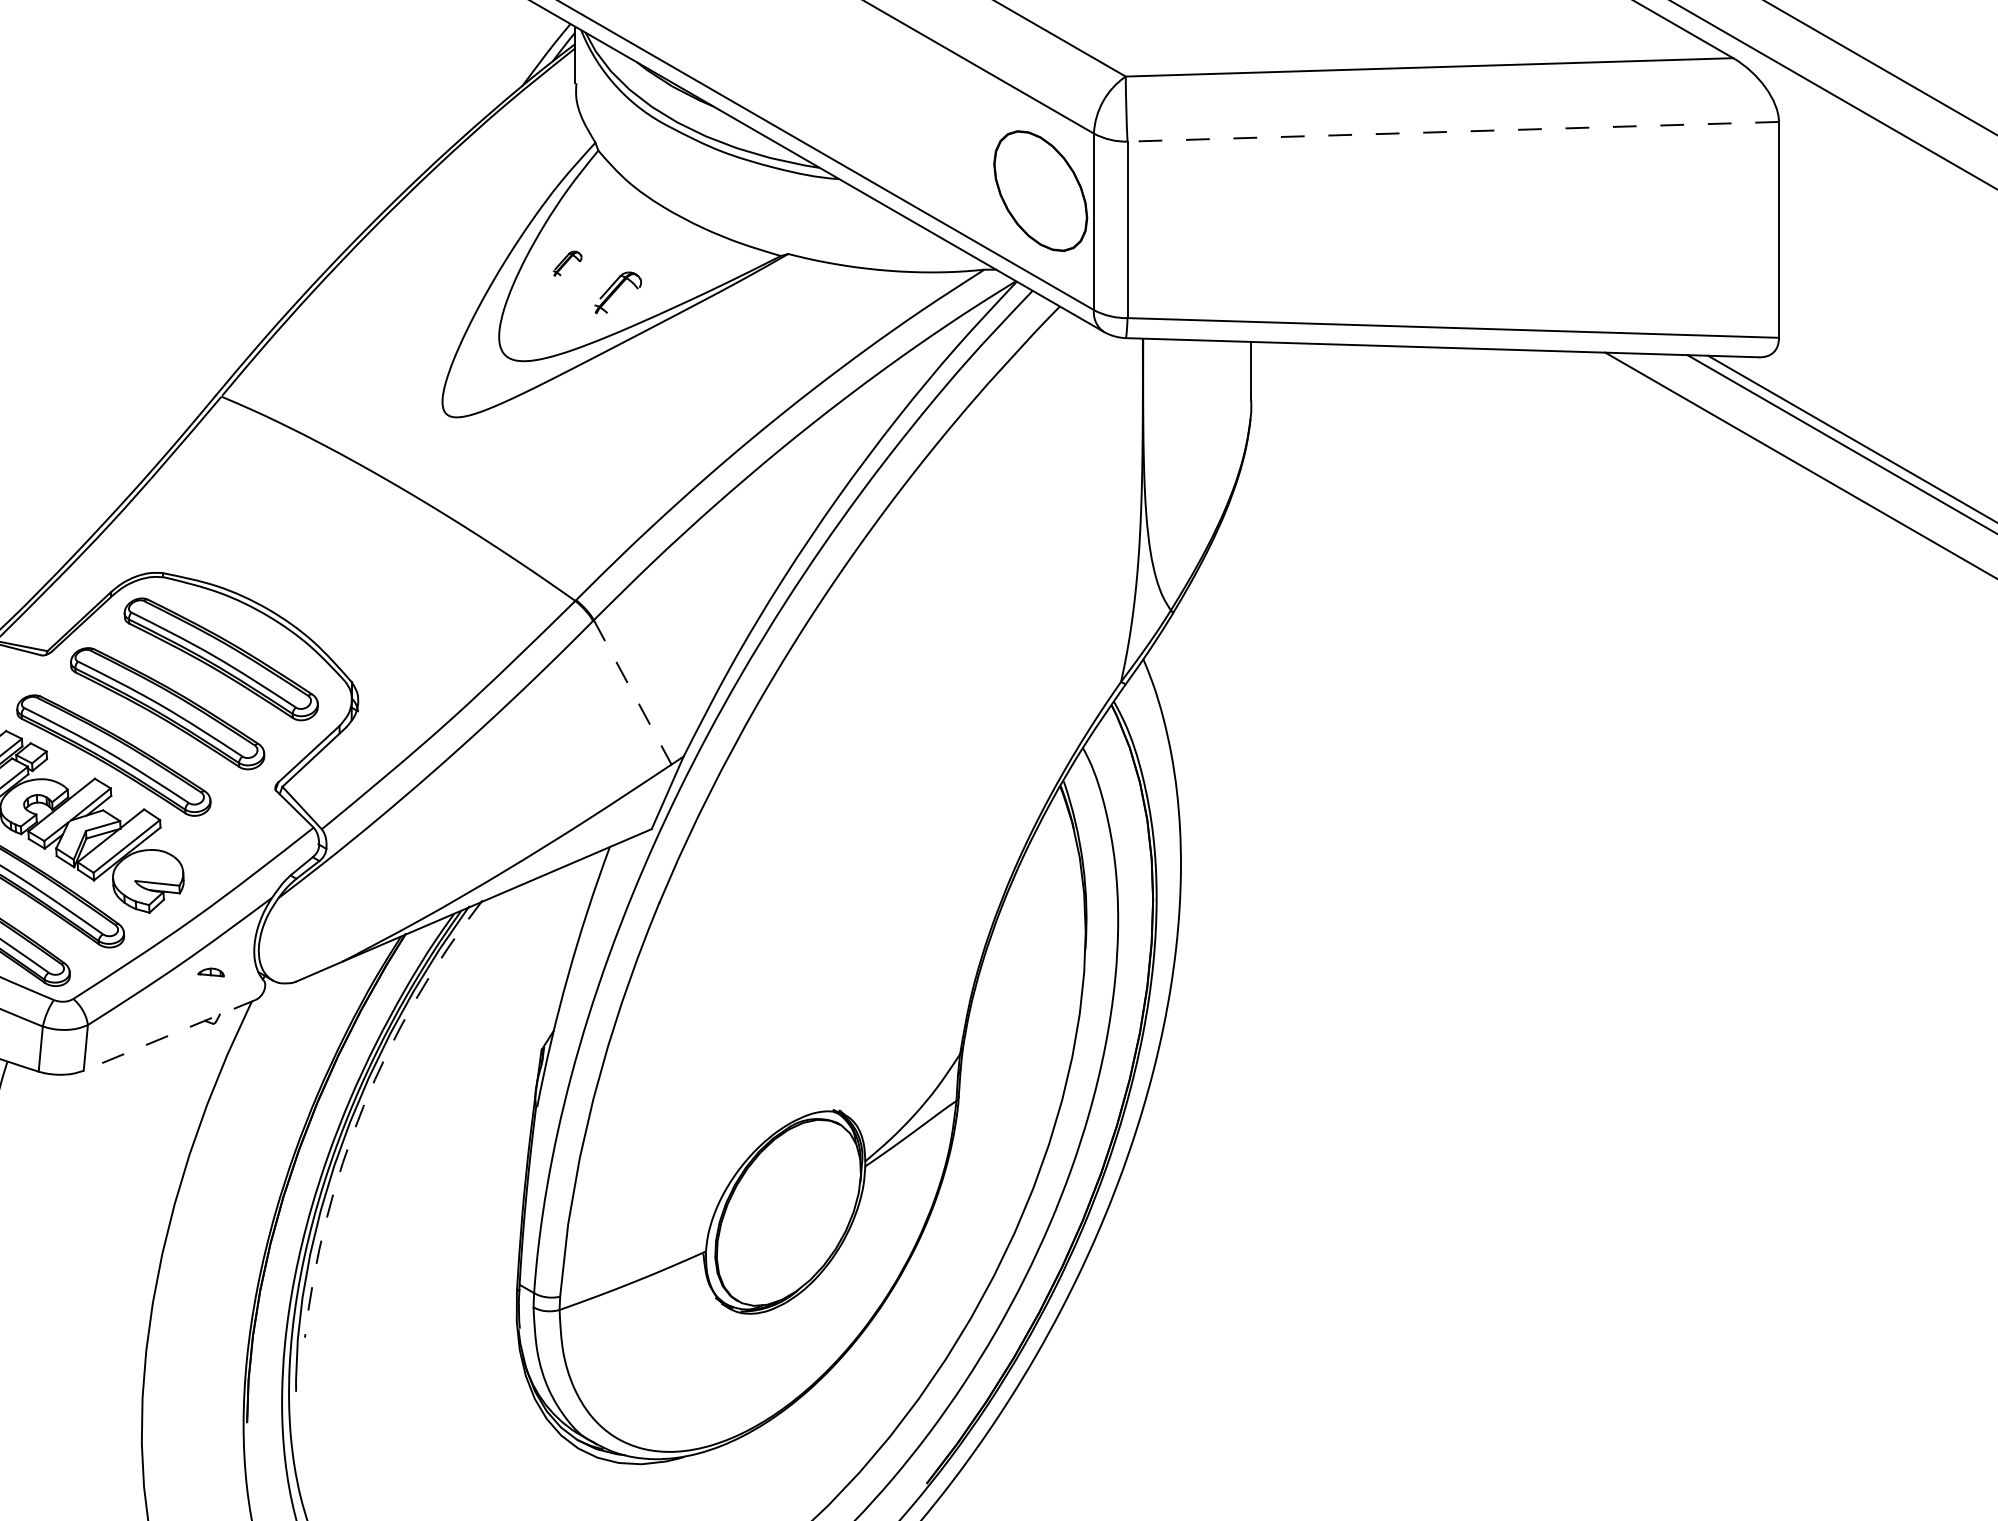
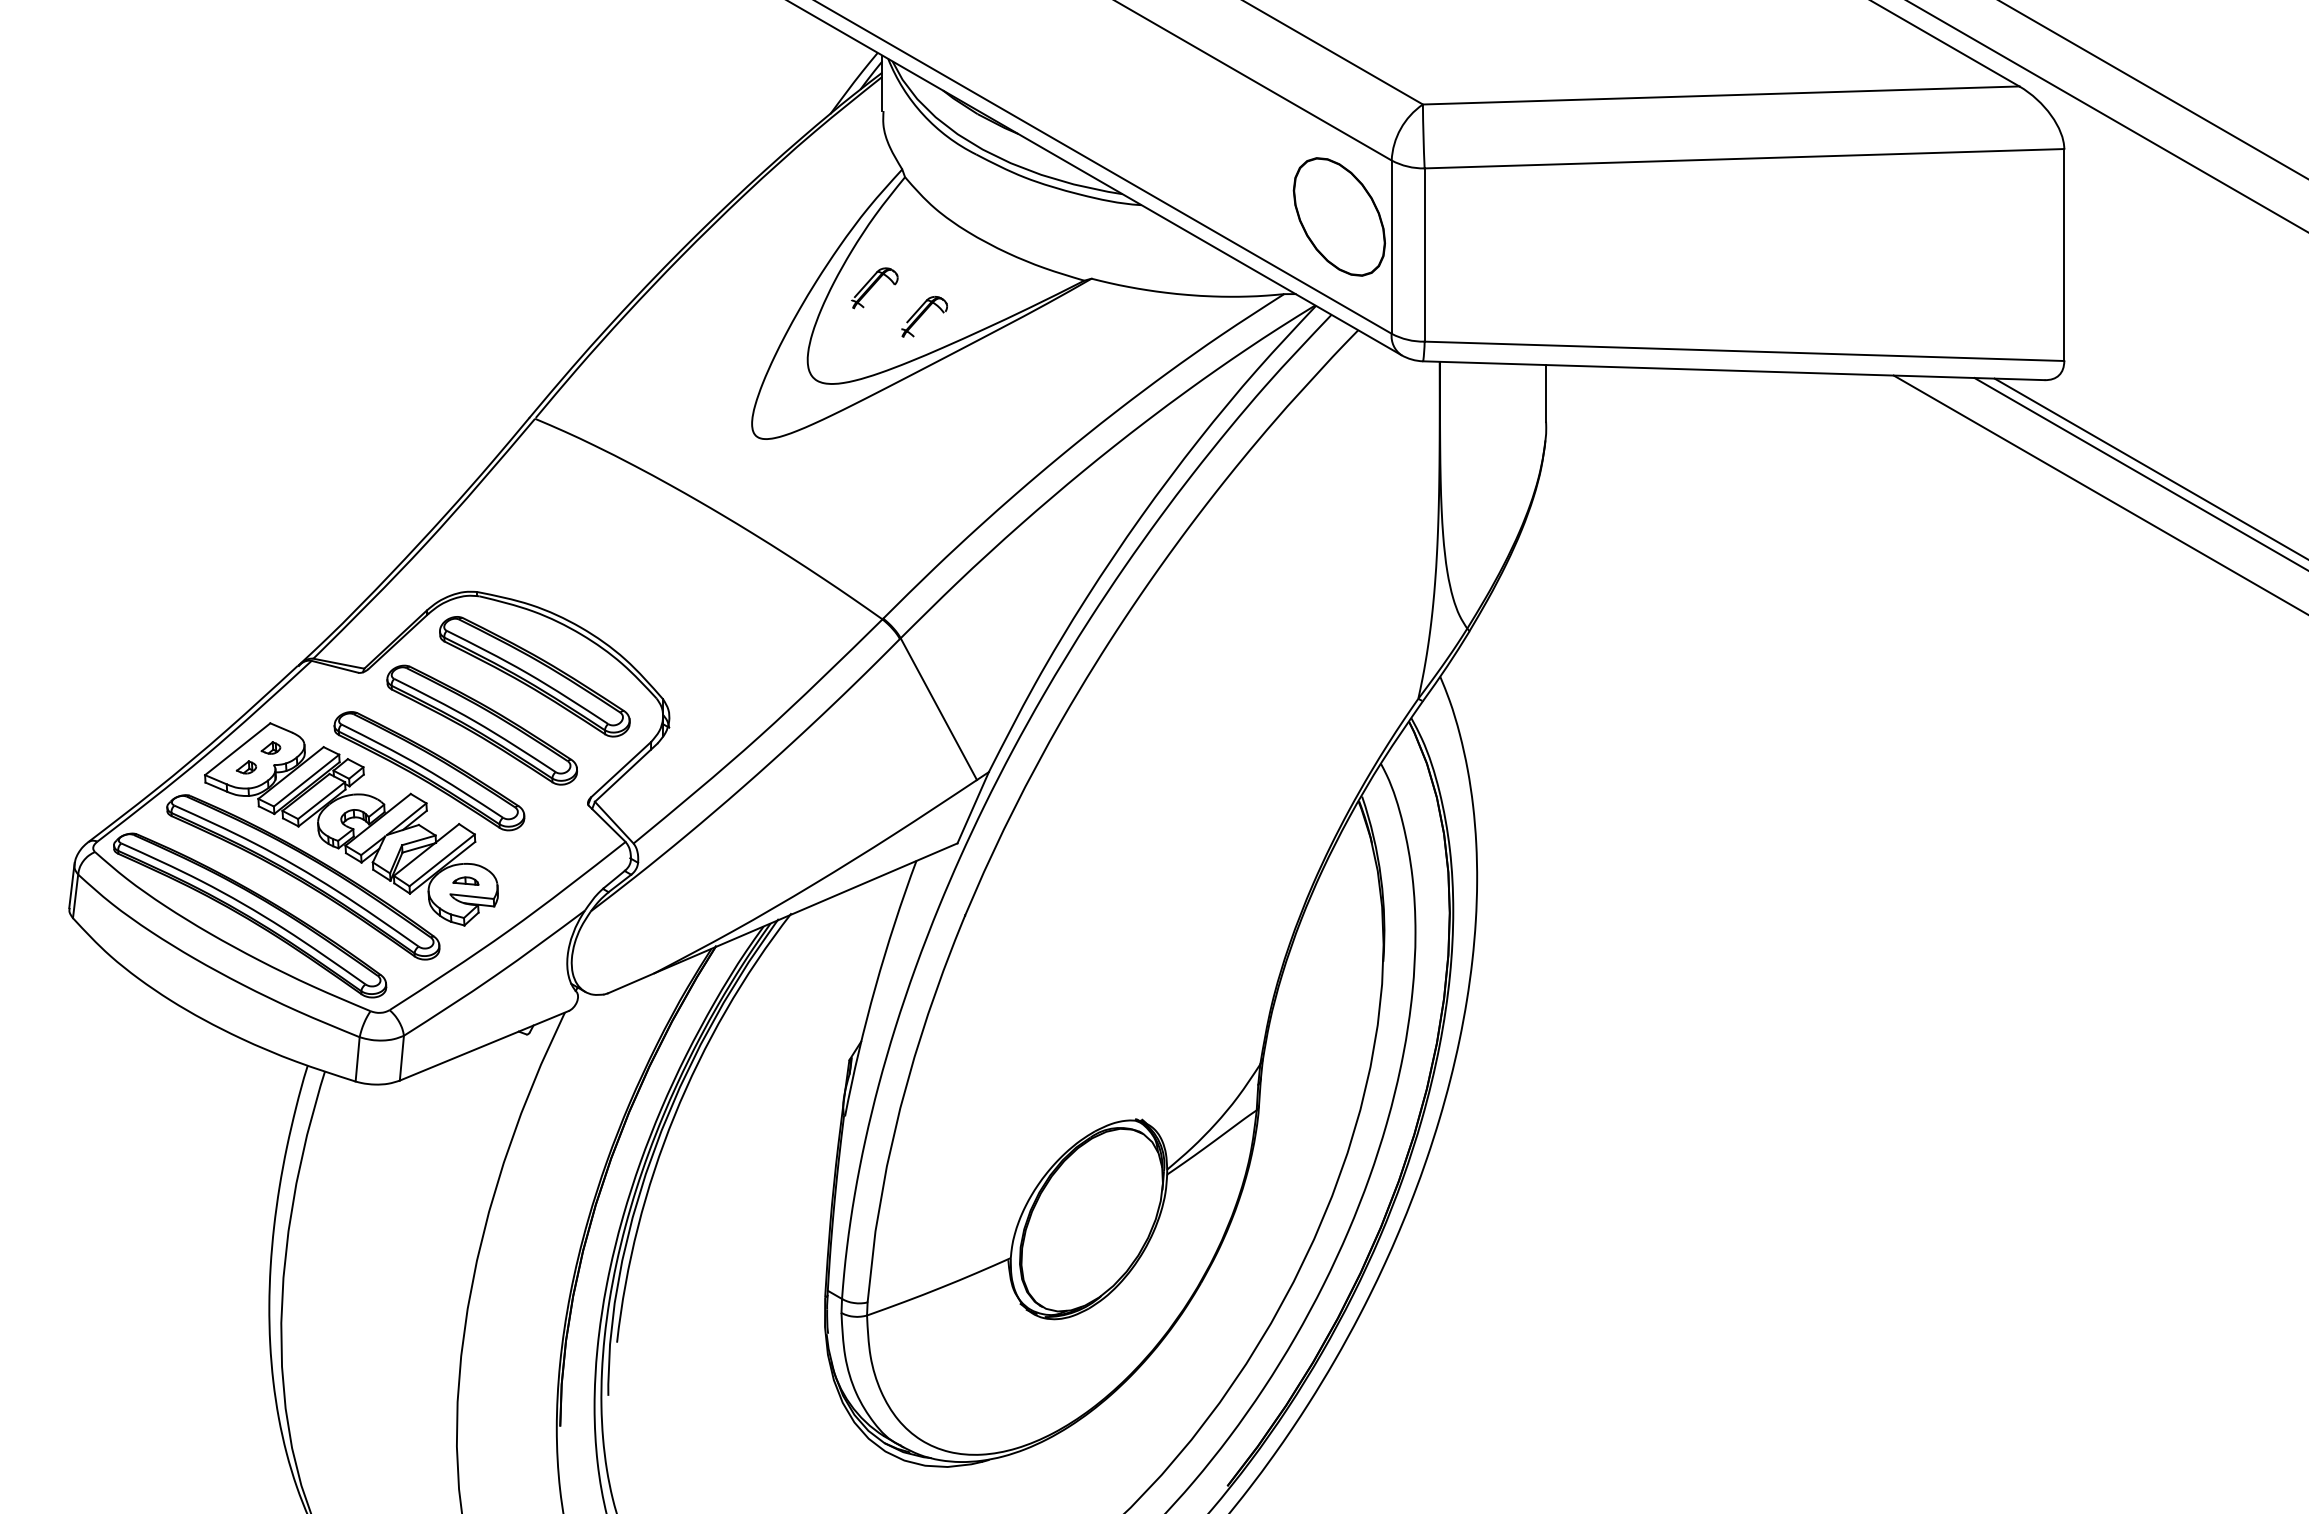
line: (1453, 131) -> (1744, 158), dashed -> solid
part: (567, 263) -> (874, 288), size x1.67
line: (633, 692) -> (939, 709), dashed -> solid
part: (210, 971) -> (465, 880), moved
line: (168, 1035) -> (483, 1046), dashed -> solid
arc: (363, 1106) -> (674, 1115), dashed -> solid

